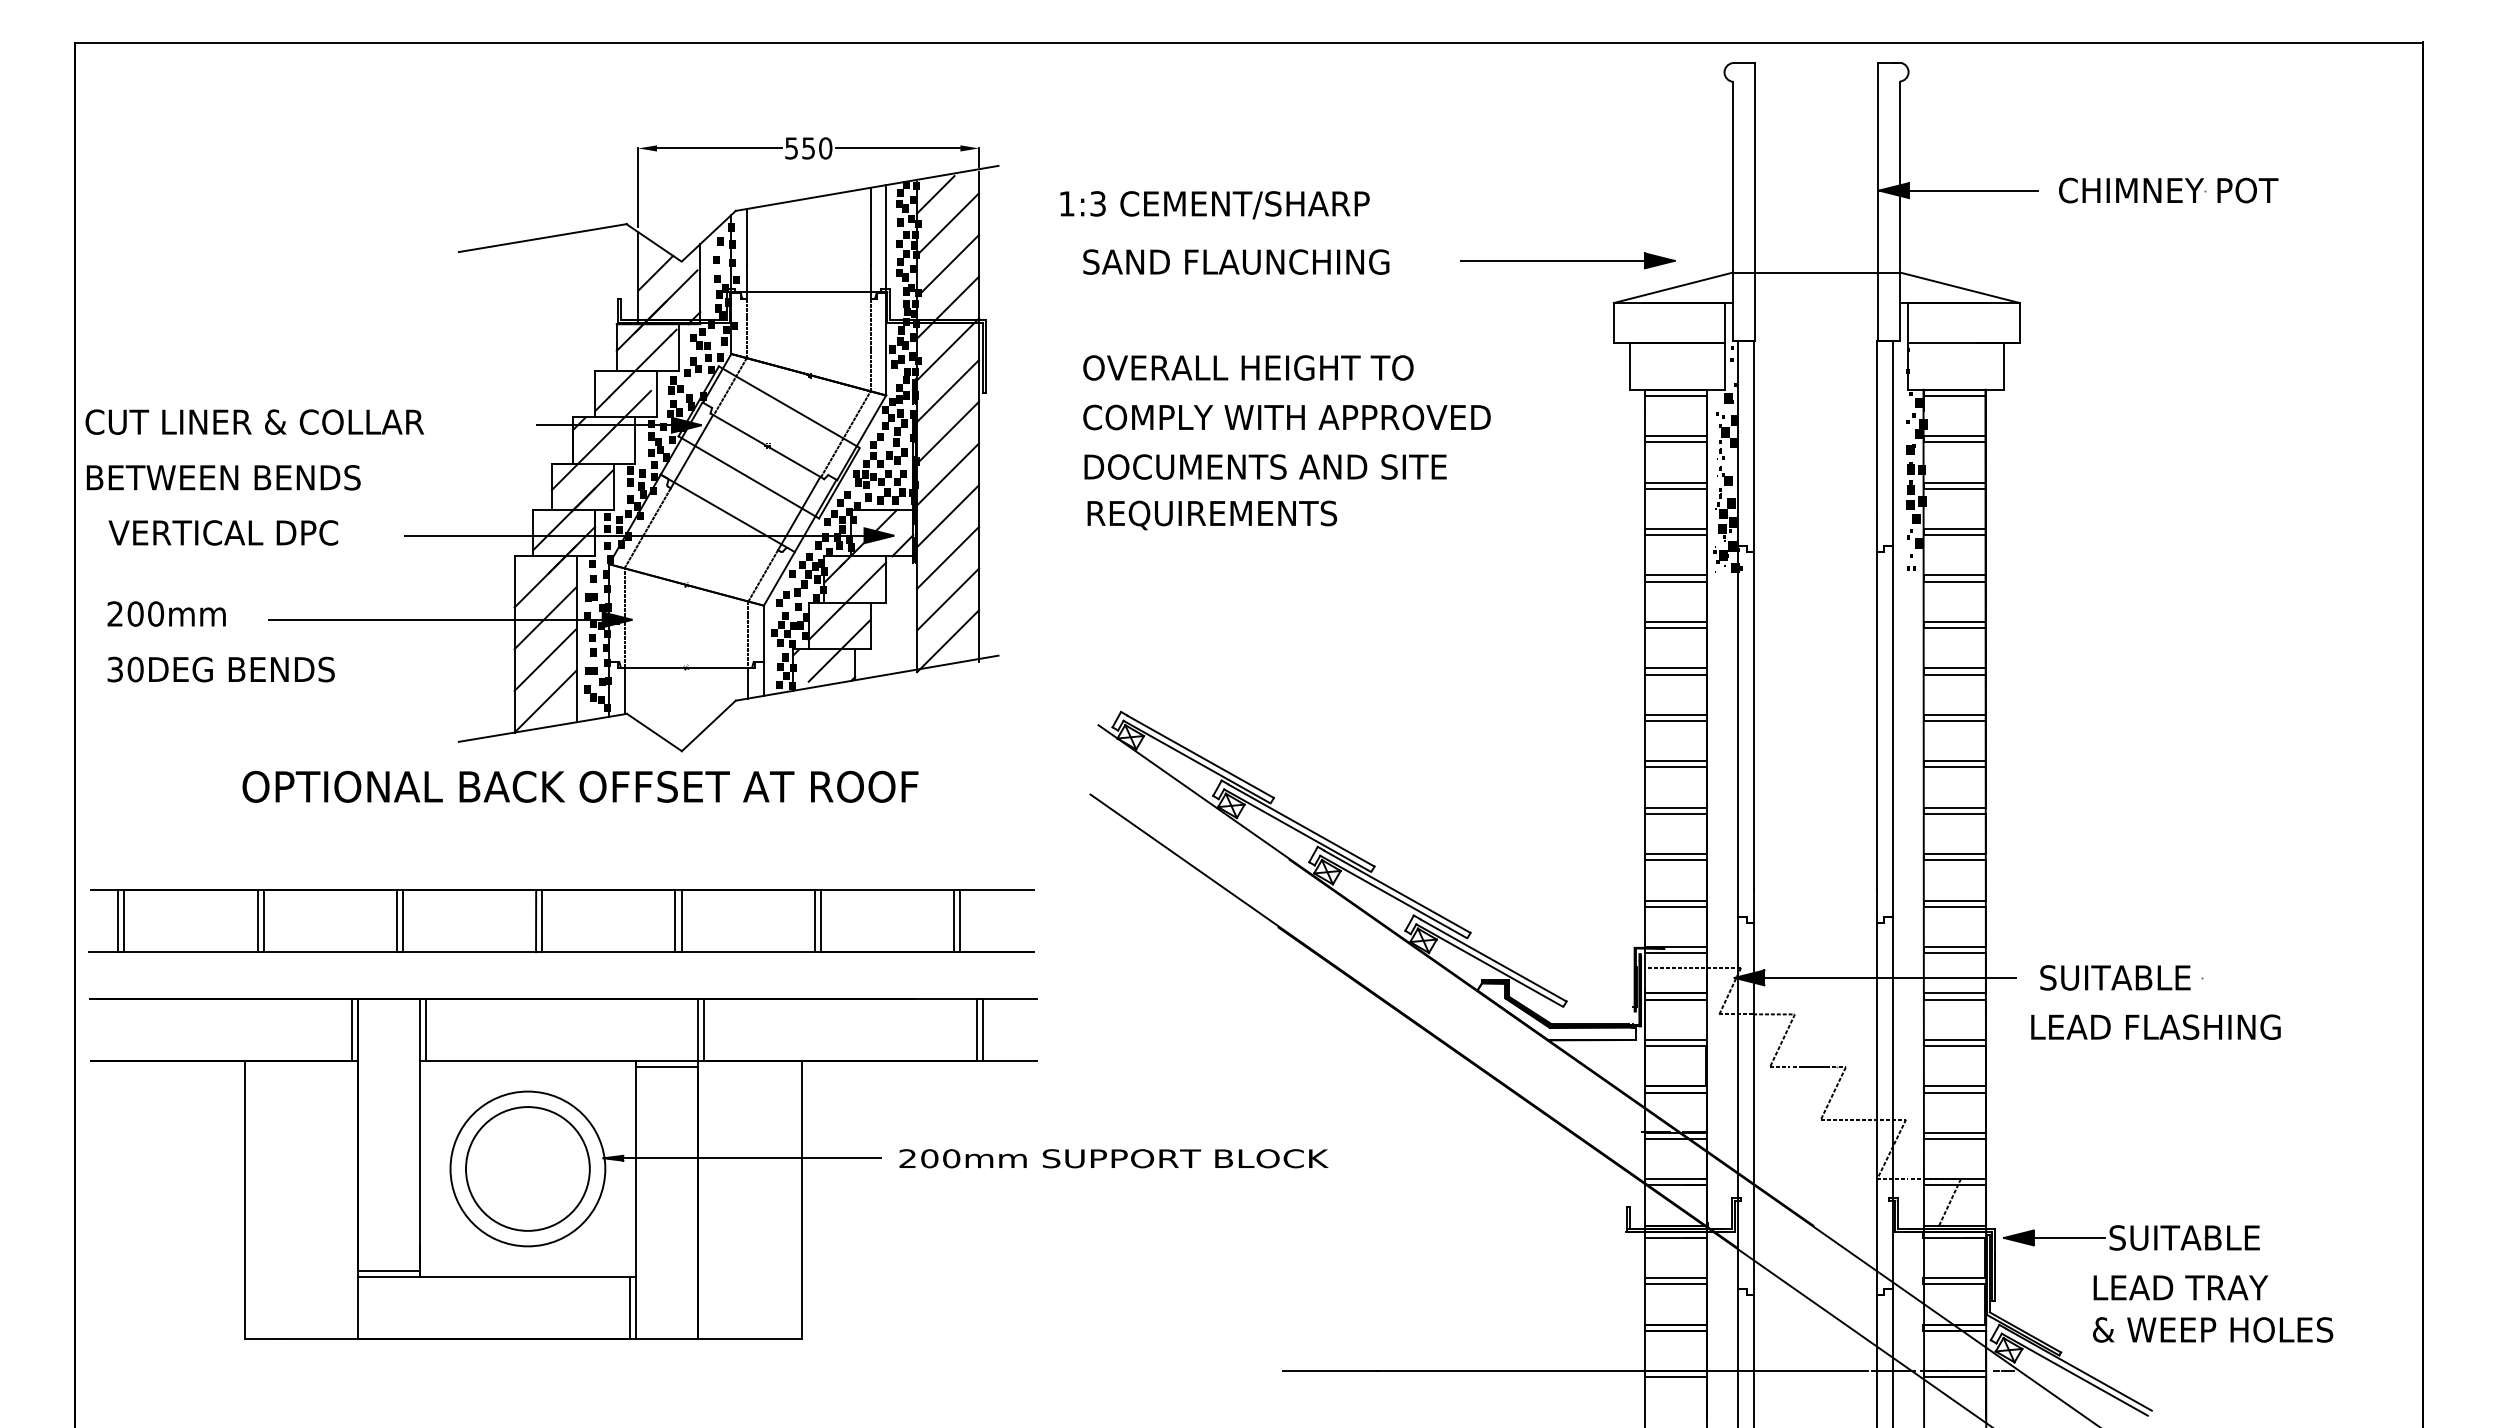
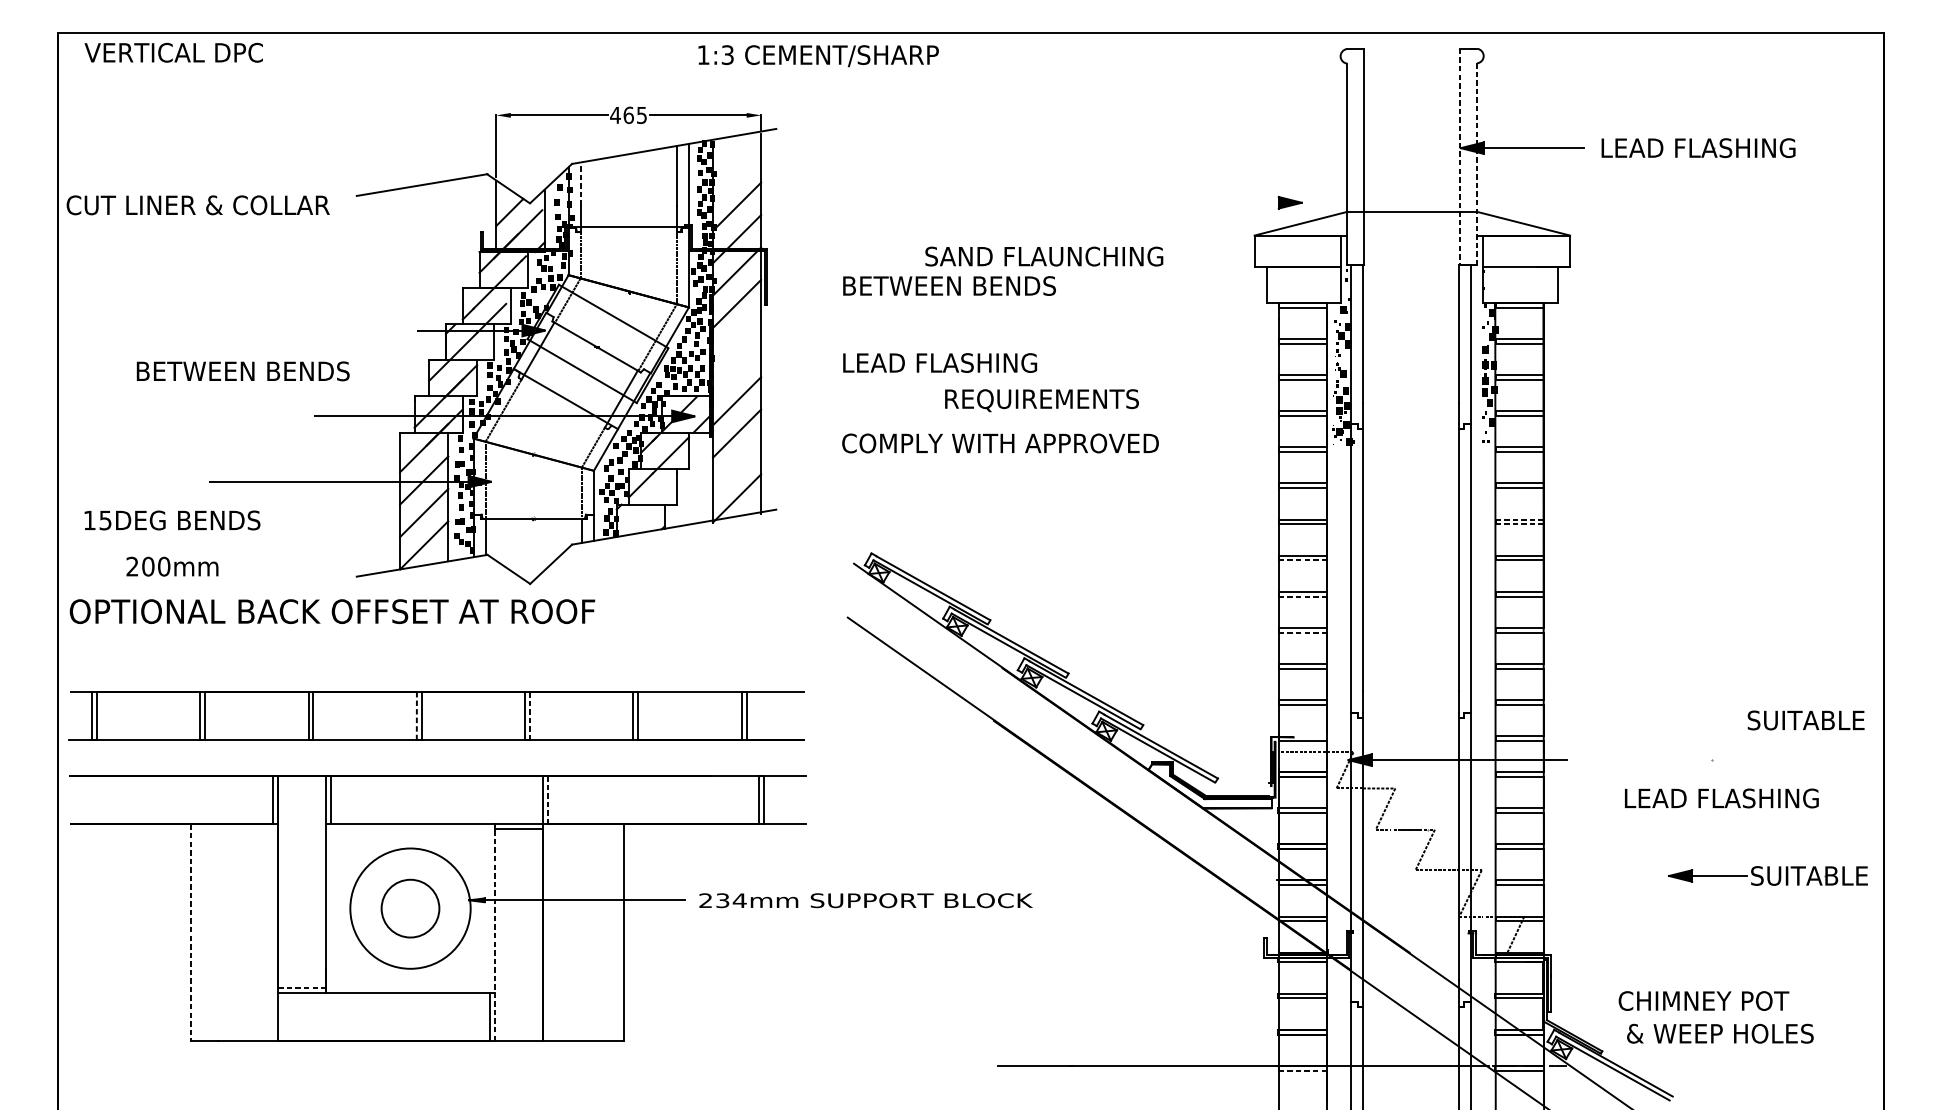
text: (808, 148) -> (628, 115), 550 -> 465
text: (2184, 190) -> (1698, 148), CHIMNEY POT -> LEAD FLASHING
line: (935, 194) -> (727, 151), removed
line: (1878, 202) -> (1460, 157), solid -> dashed
text: (1214, 205) -> (818, 56), moved
line: (1899, 211) -> (1476, 164), solid -> dashed
line: (948, 224) -> (737, 174), removed
line: (746, 236) -> (580, 183), solid -> dashed
line: (1564, 260) -> (1216, 202), removed
text: (1236, 261) -> (1044, 256), moved
text: (1248, 367) -> (970, 285), OVERALL HEIGHT TO -> BETWEEN BENDS
text: (1286, 417) -> (1000, 443), moved
text: (254, 421) -> (197, 204), moved
line: (948, 432) -> (737, 336), removed
text: (1266, 466) -> (984, 362), DOCUMENTS AND SITE -> LEAD FLASHING
line: (948, 474) -> (737, 368), removed
text: (223, 477) -> (243, 371), moved
text: (1212, 515) -> (1042, 400), moved
text: (223, 532) -> (173, 52), moved
line: (948, 599) -> (737, 465), removed
text: (166, 613) -> (172, 566), moved
line: (839, 650) -> (652, 505), removed
line: (1954, 668) -> (1519, 519), solid -> dashed
text: (125, 669) -> (97, 520), 30DEG -> 15DEG
line: (1954, 674) -> (1519, 524), solid -> dashed
line: (1676, 720) -> (1303, 560), solid -> dashed
line: (1676, 767) -> (1303, 596), solid -> dashed
text: (580, 786) -> (332, 611), moved
line: (1676, 813) -> (1303, 632), solid -> dashed
line: (536, 921) -> (417, 716), solid -> dashed
line: (681, 921) -> (529, 716), solid -> dashed
line: (1675, 947) -> (1302, 736), removed
text: (2115, 977) -> (1806, 720), moved
text: (2155, 1026) -> (1721, 797), moved
line: (704, 1029) -> (547, 800), solid -> dashed
text: (940, 1158) -> (731, 900), 200mm -> 234mm
circle: (527, 1168) -> (410, 908), size x0.6
line: (636, 1199) -> (494, 932), solid -> dashed
line: (245, 1200) -> (190, 933), solid -> dashed
part: (2131, 1237) -> (1768, 875), moved
line: (388, 1271) -> (302, 988), solid -> dashed
text: (2191, 1287) -> (1703, 1000), LEAD TRAY -> CHIMNEY POT
line: (1675, 1377) -> (1302, 1070), solid -> dashed

